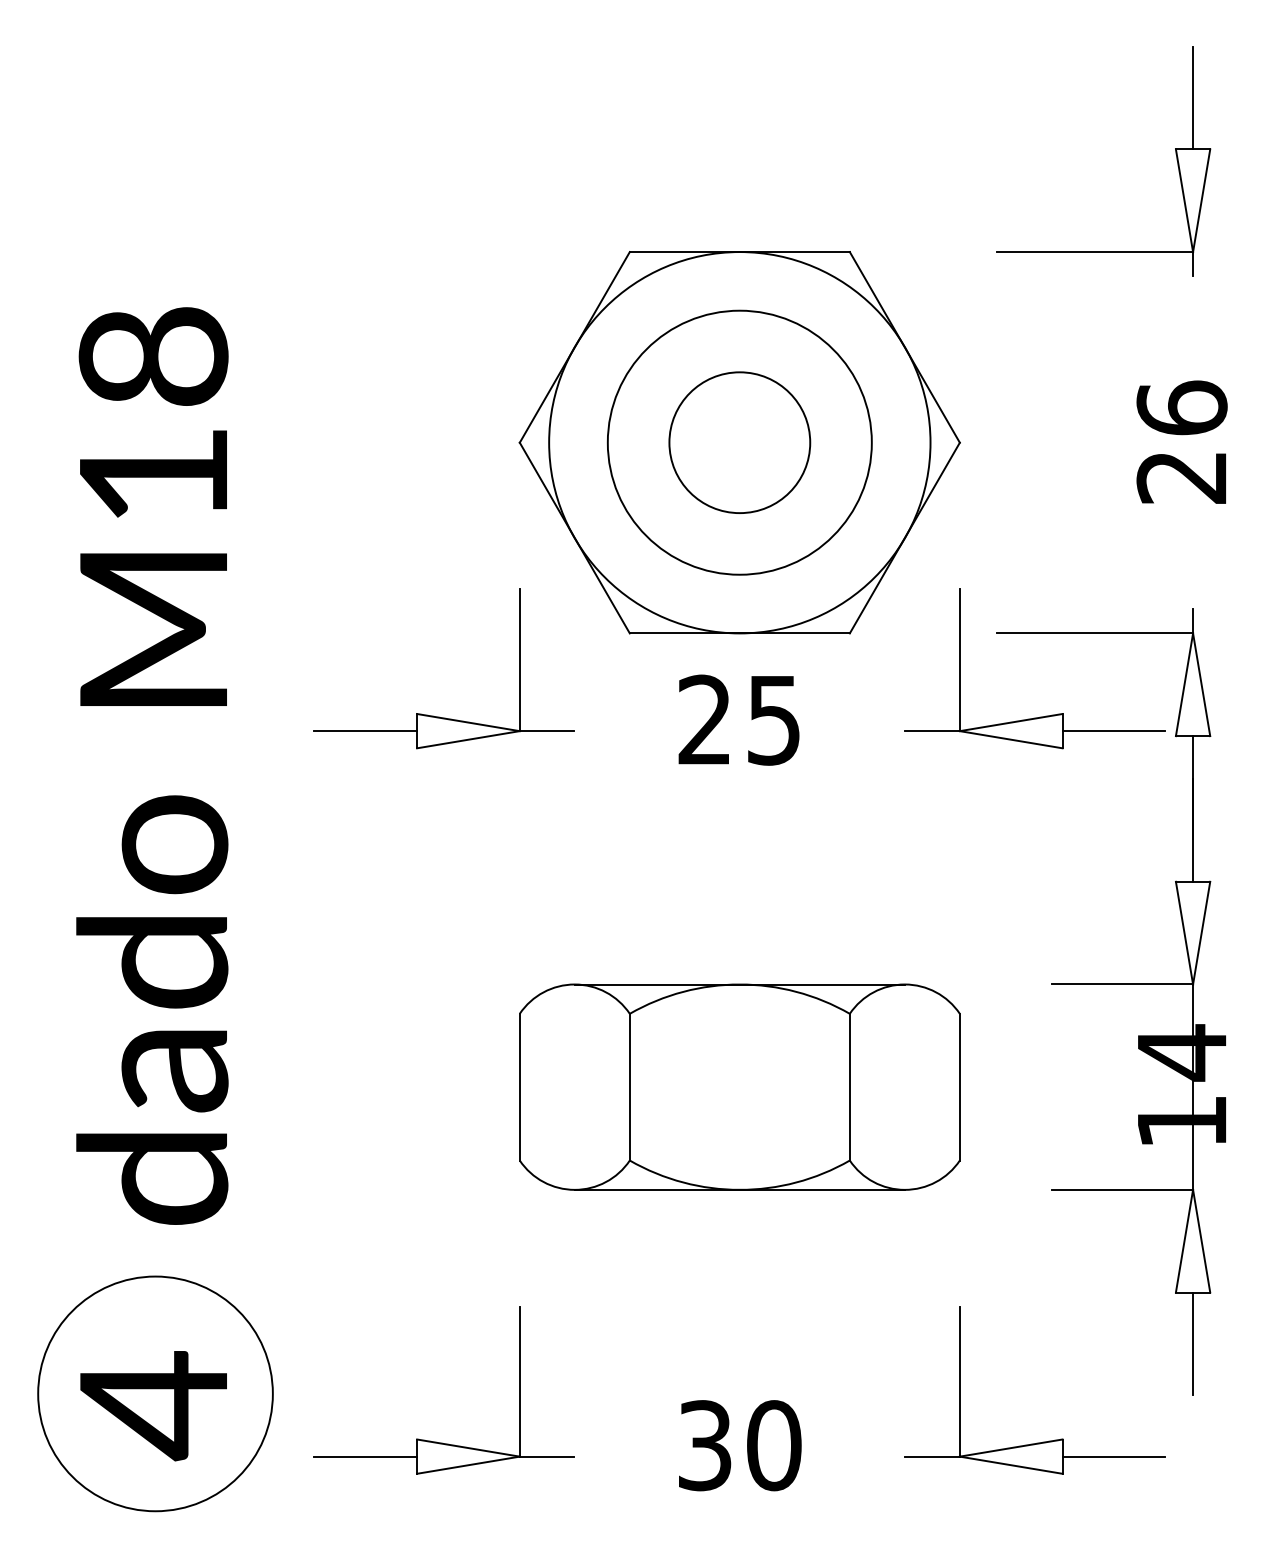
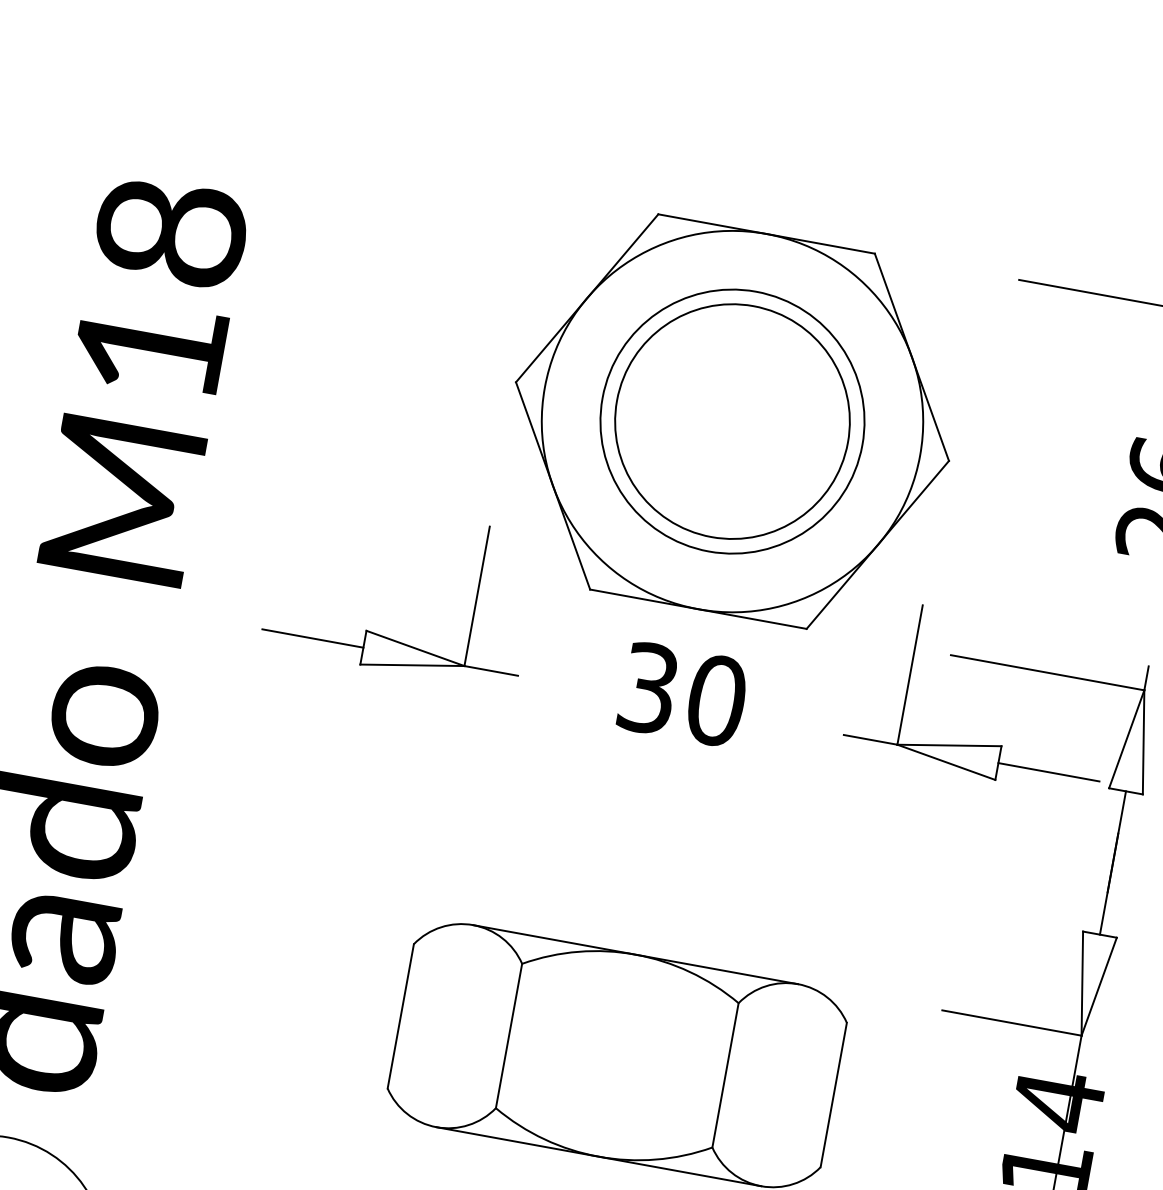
circle: (739, 442) -> (732, 421), size x1.67
text: (739, 719) -> (682, 693), 25 -> 30

